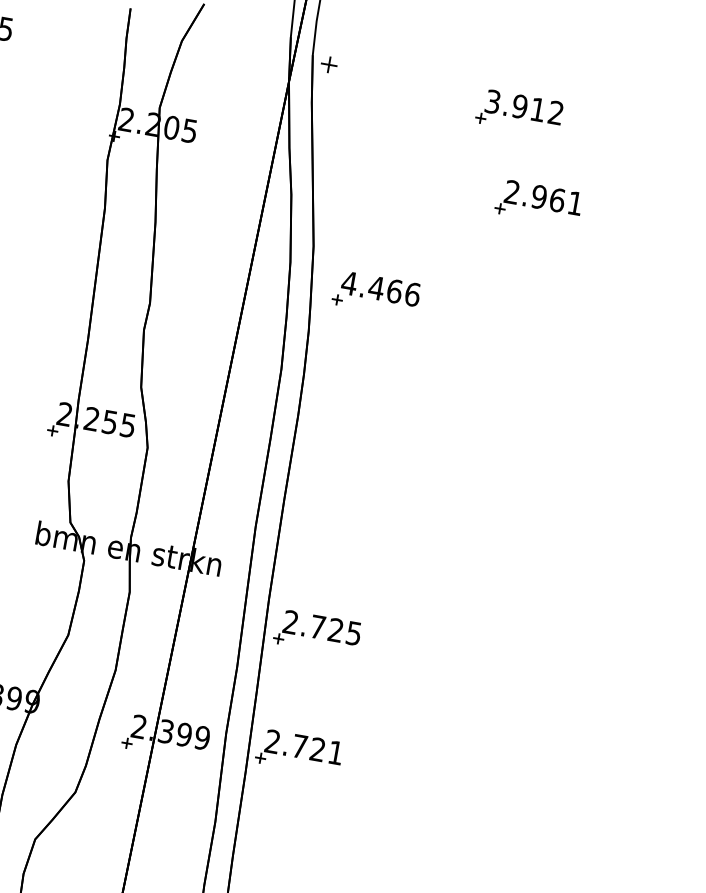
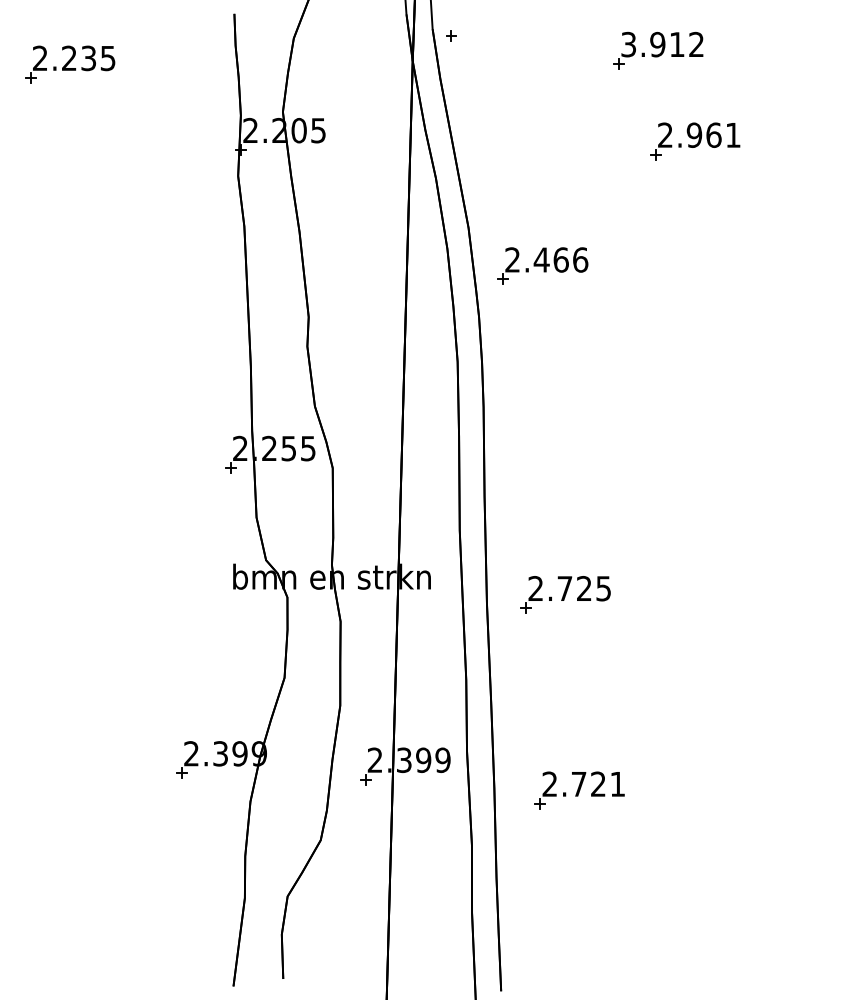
part: (329, 64) -> (451, 35), size x0.62
text: (349, 282) -> (512, 259), 4.466 -> 2.466
part: (317, 632) -> (565, 594), moved
part: (299, 752) -> (579, 790), moved

